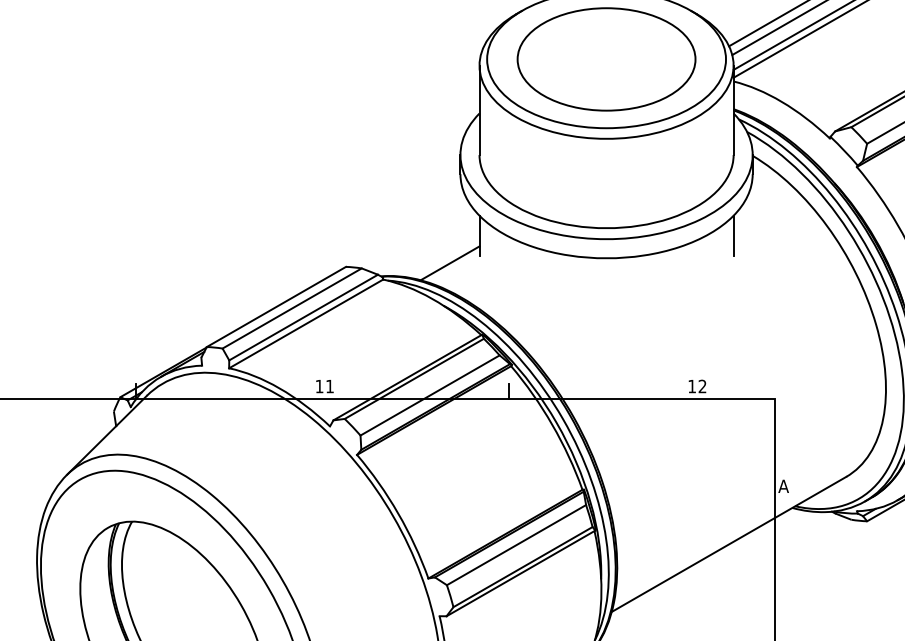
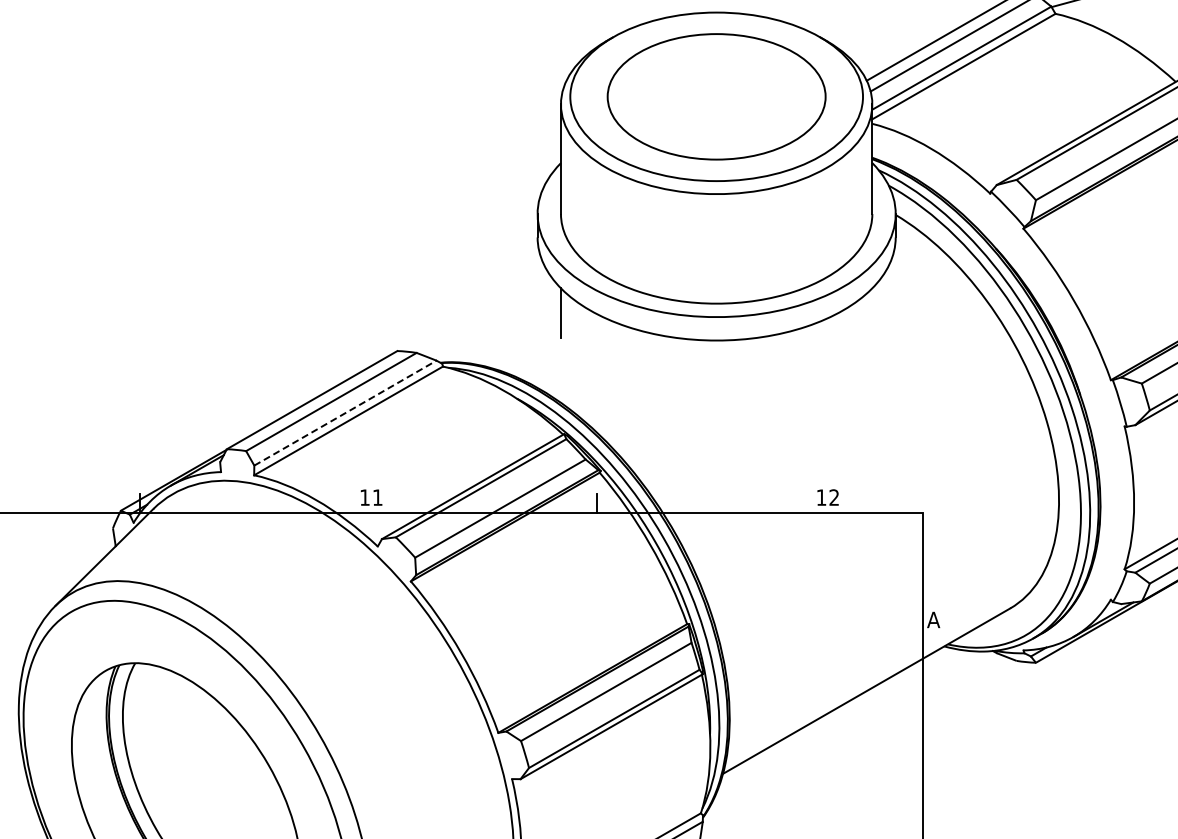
line: (733, 235) -> (872, 312), removed
line: (449, 263) -> (524, 346), removed
line: (303, 317) -> (345, 412), solid -> dashed

